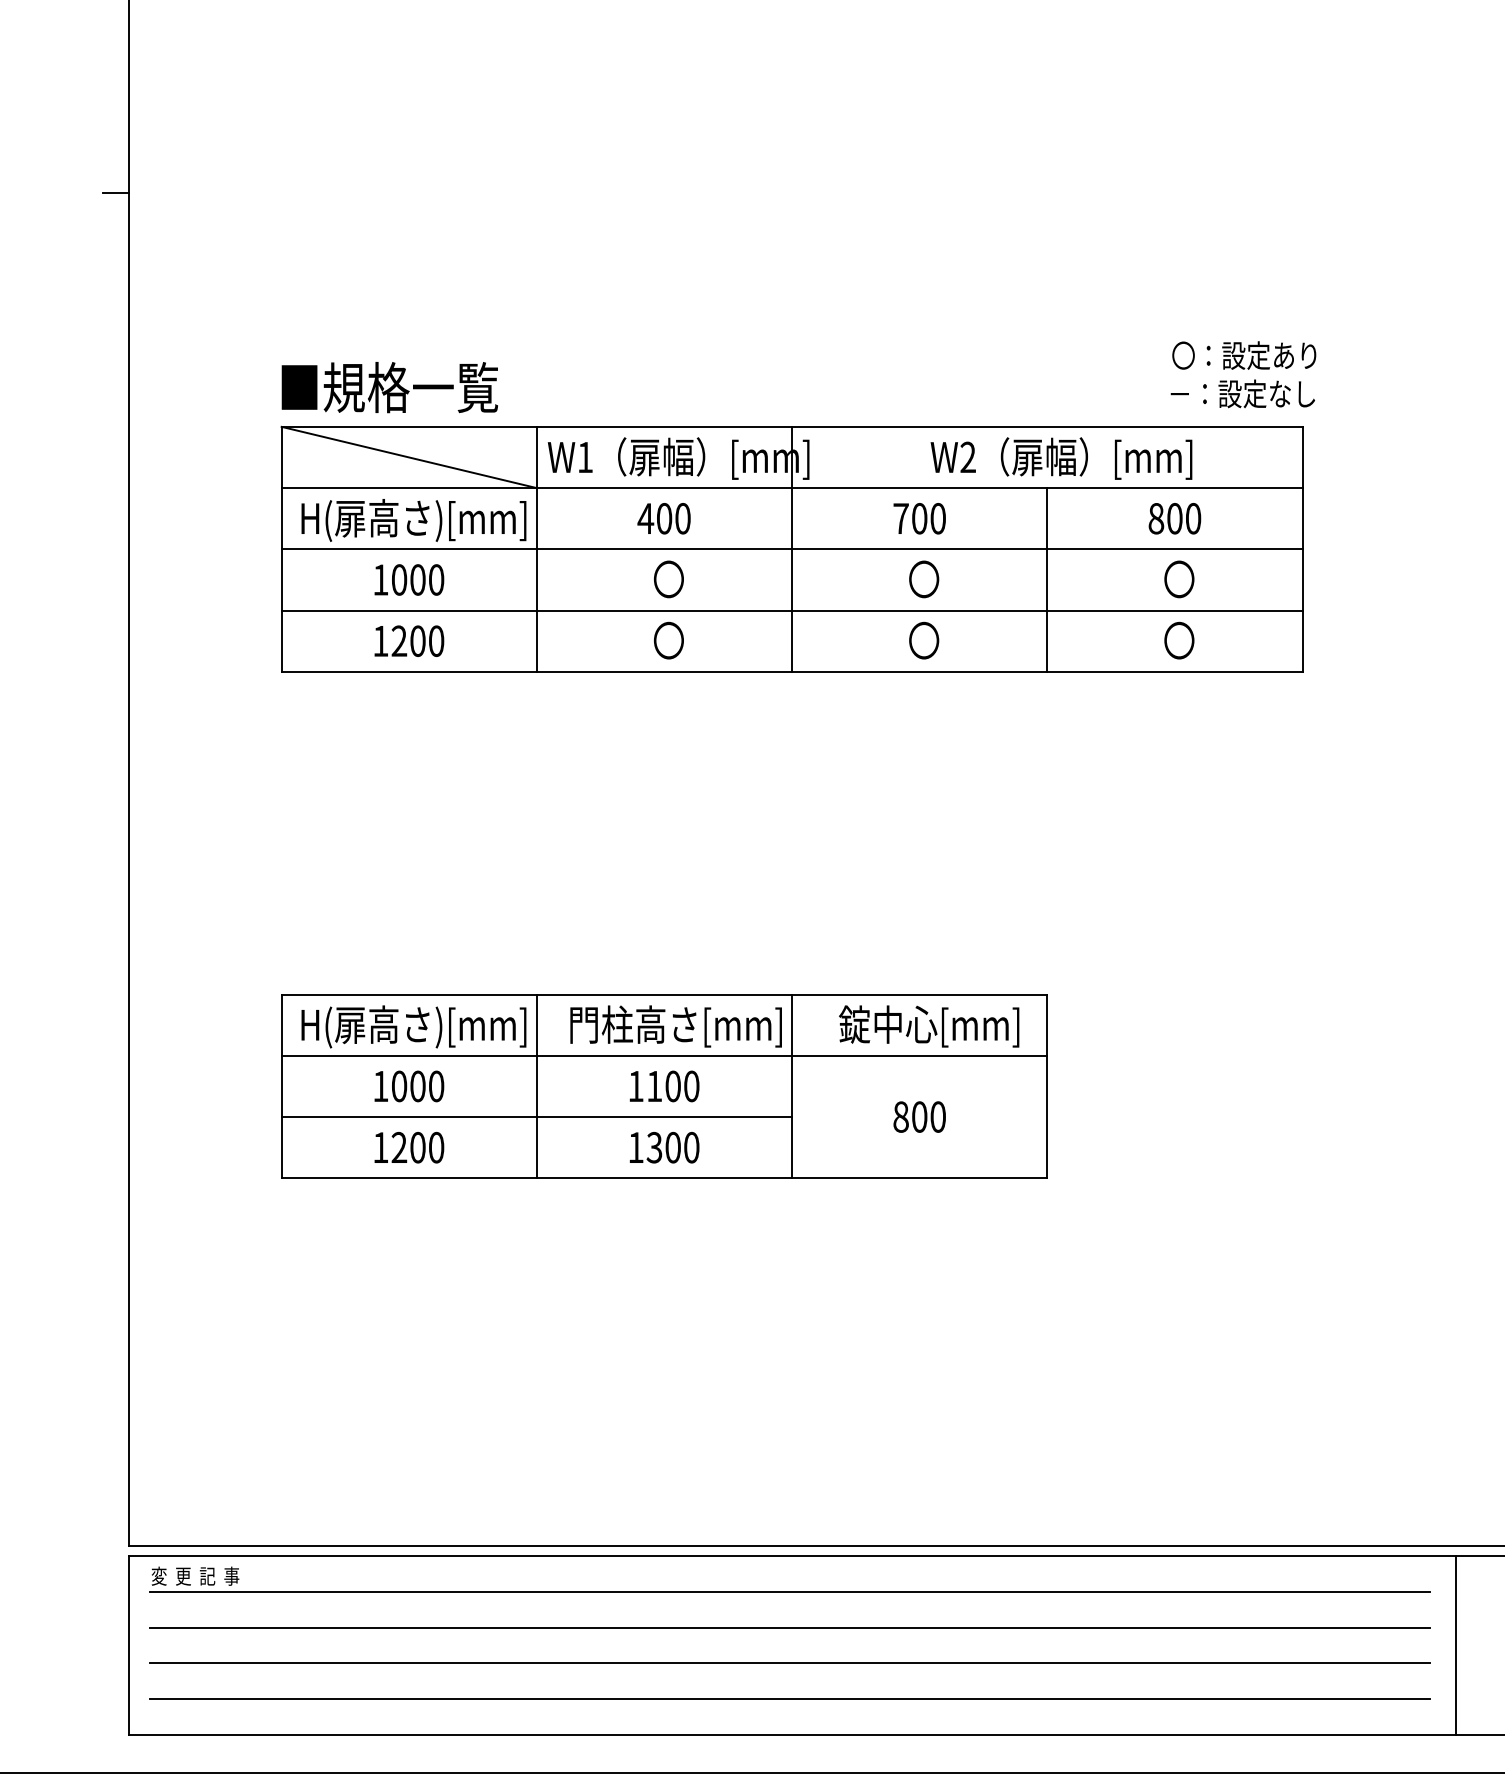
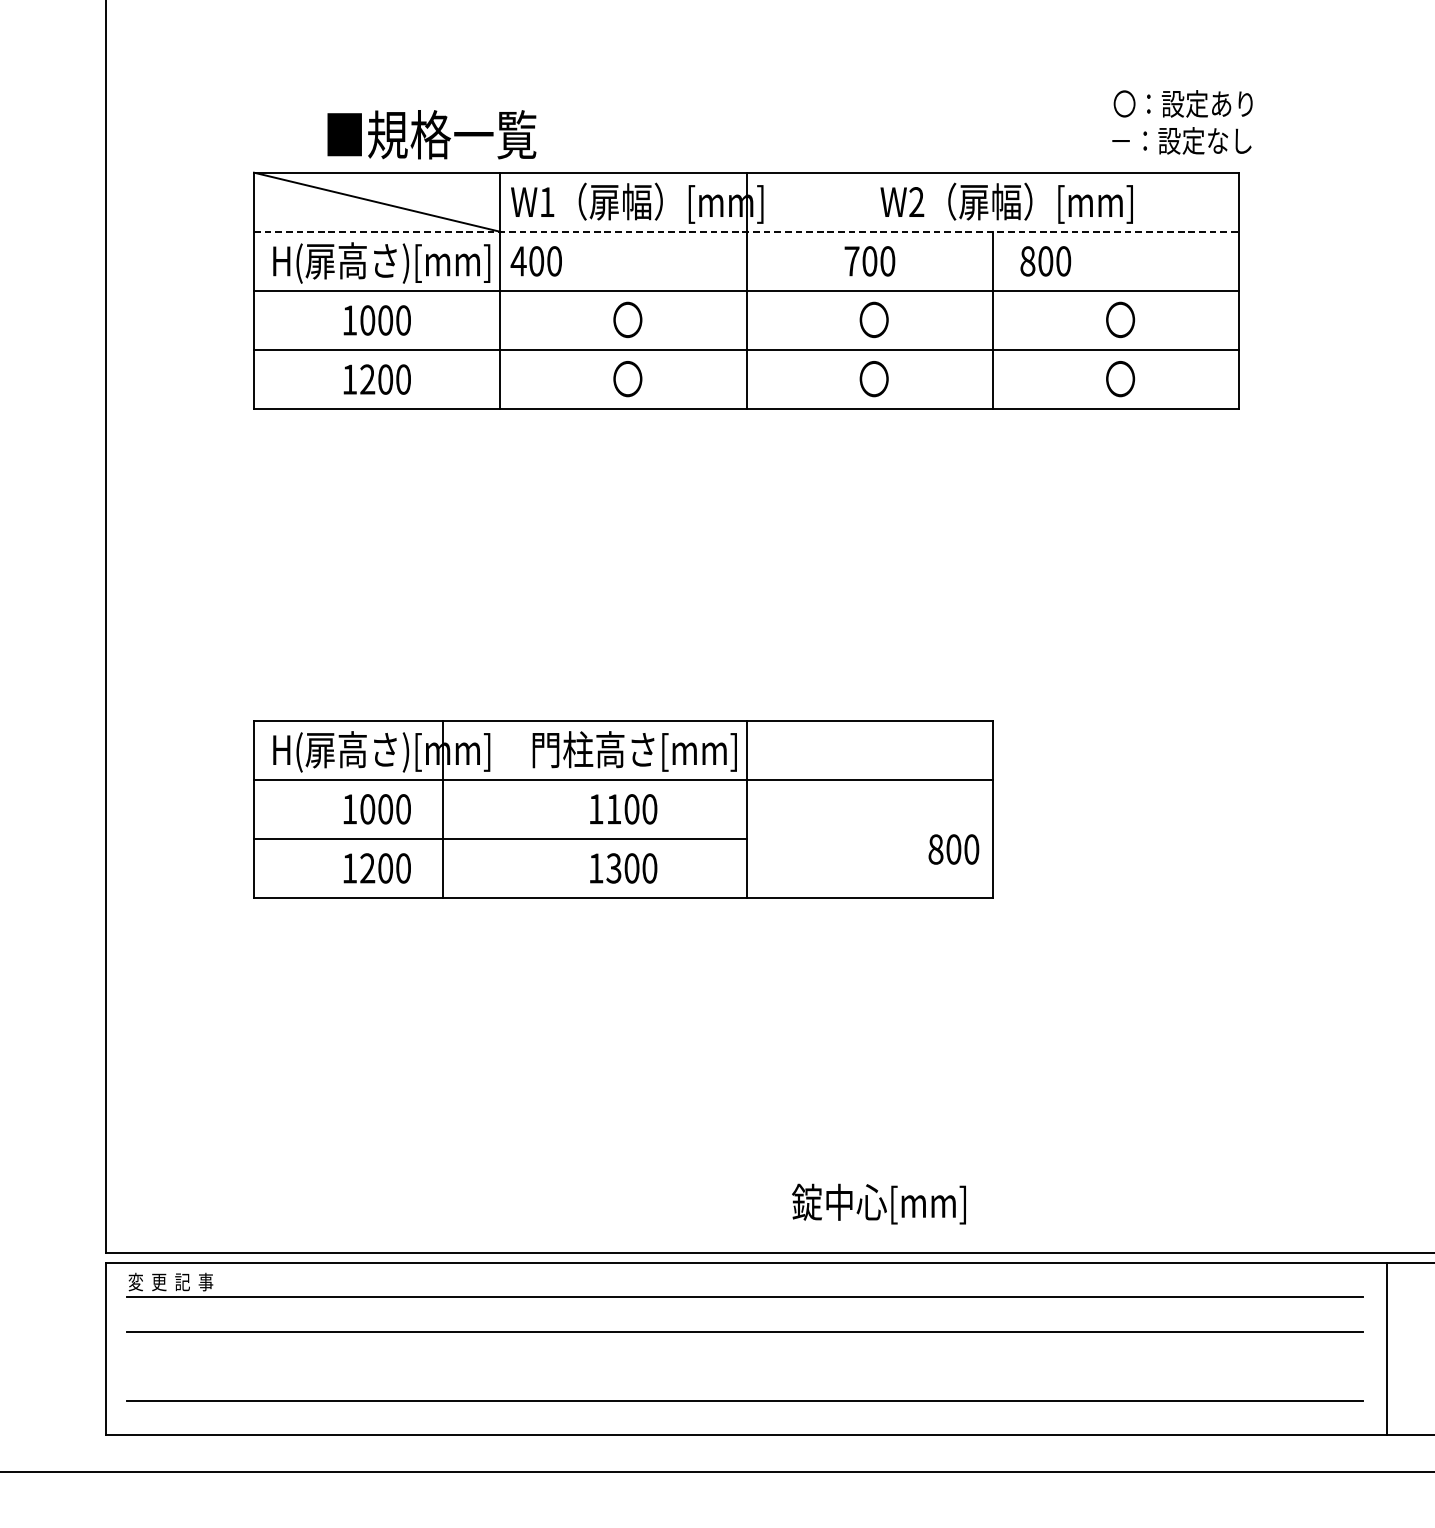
text: (389, 387) -> (431, 134), moved
line: (792, 488) -> (747, 232), solid -> dashed
text: (663, 518) -> (535, 261), moved
text: (1174, 518) -> (1045, 261), moved
text: (929, 1026) -> (879, 1204), moved
line: (536, 1086) -> (442, 809), moved
text: (919, 1116) -> (953, 848), moved
line: (790, 1663) -> (745, 1366), removed

